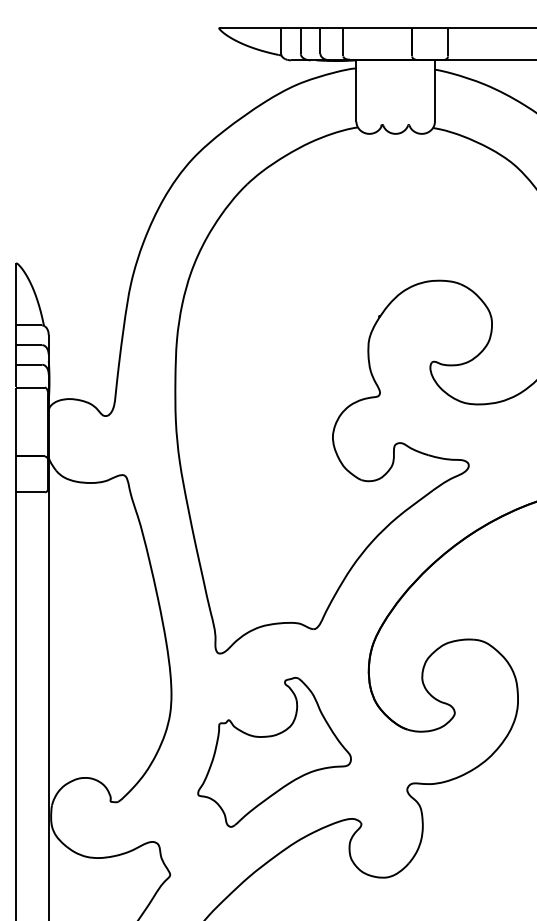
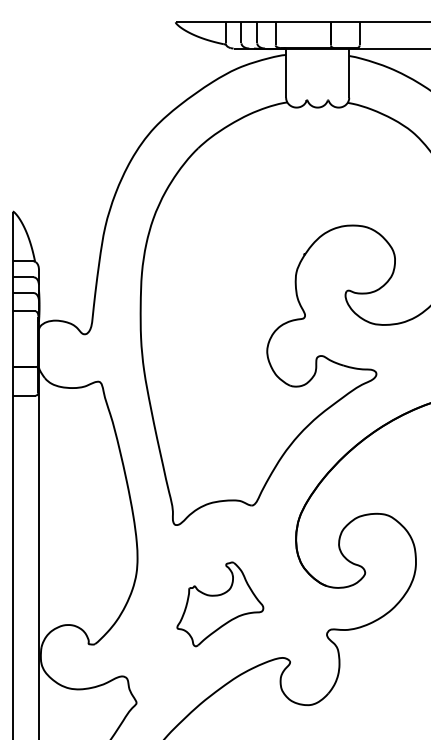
part: (274, 751) -> (220, 603), size x0.7

